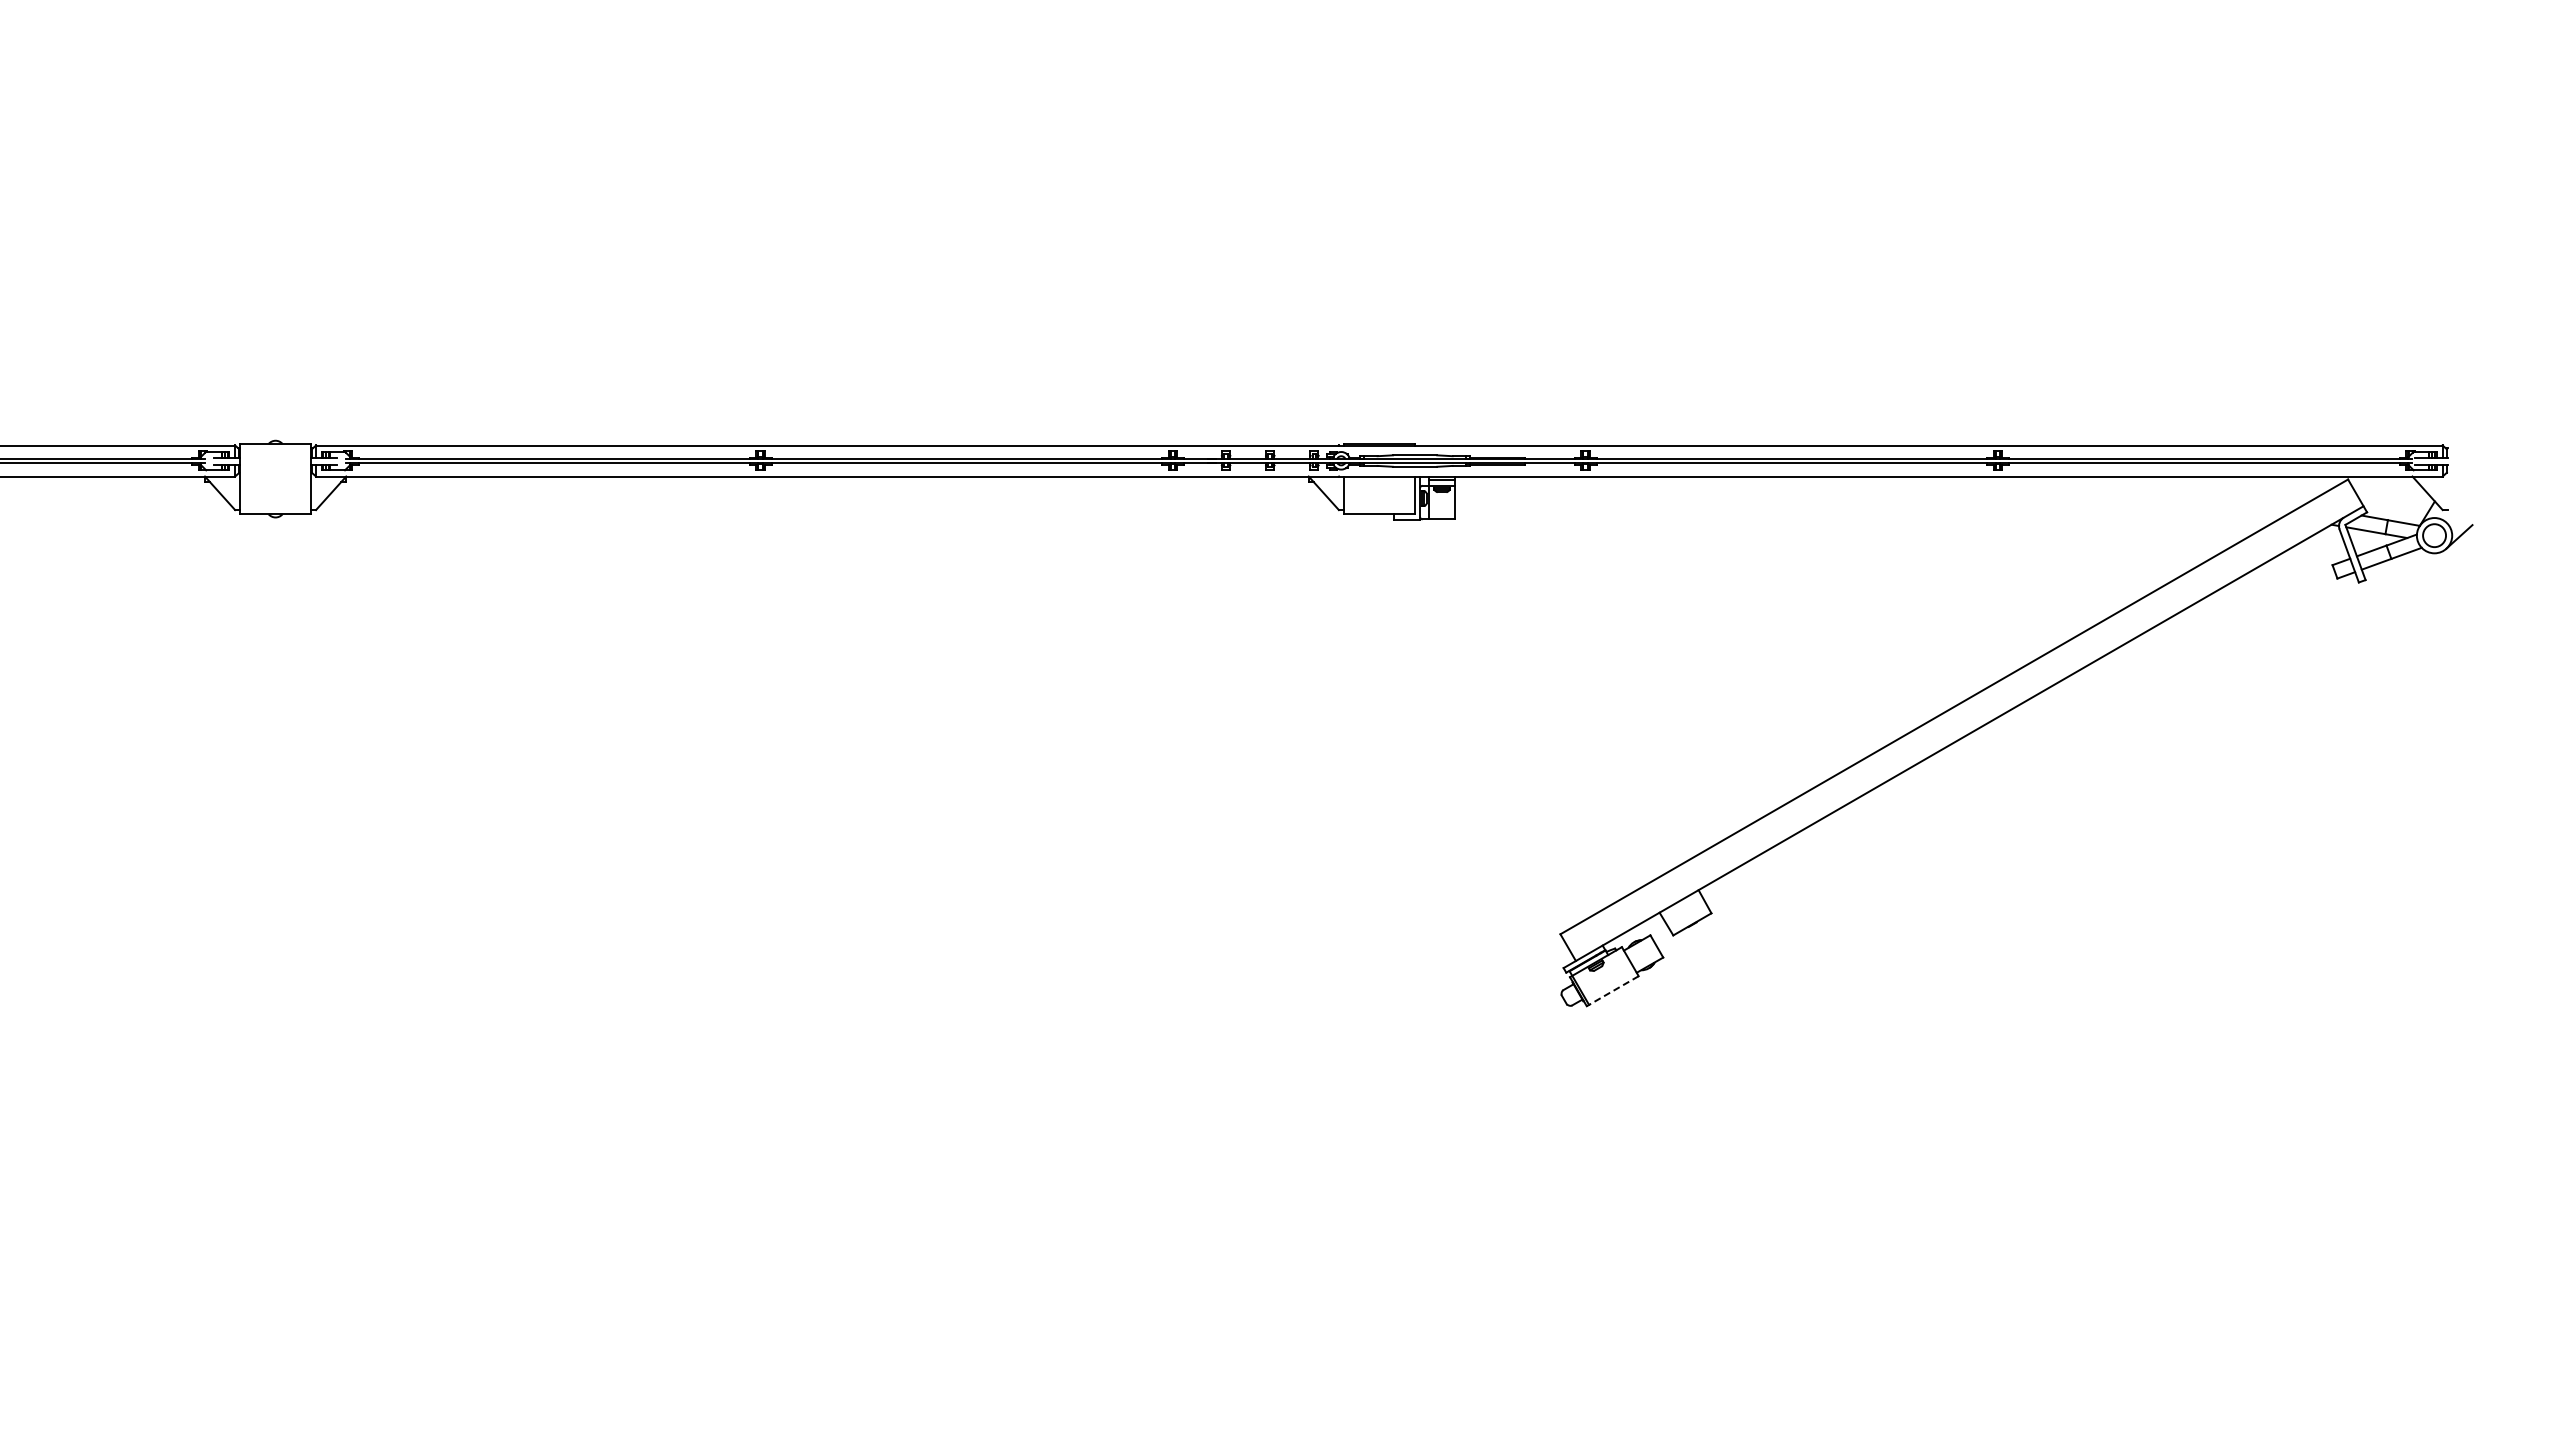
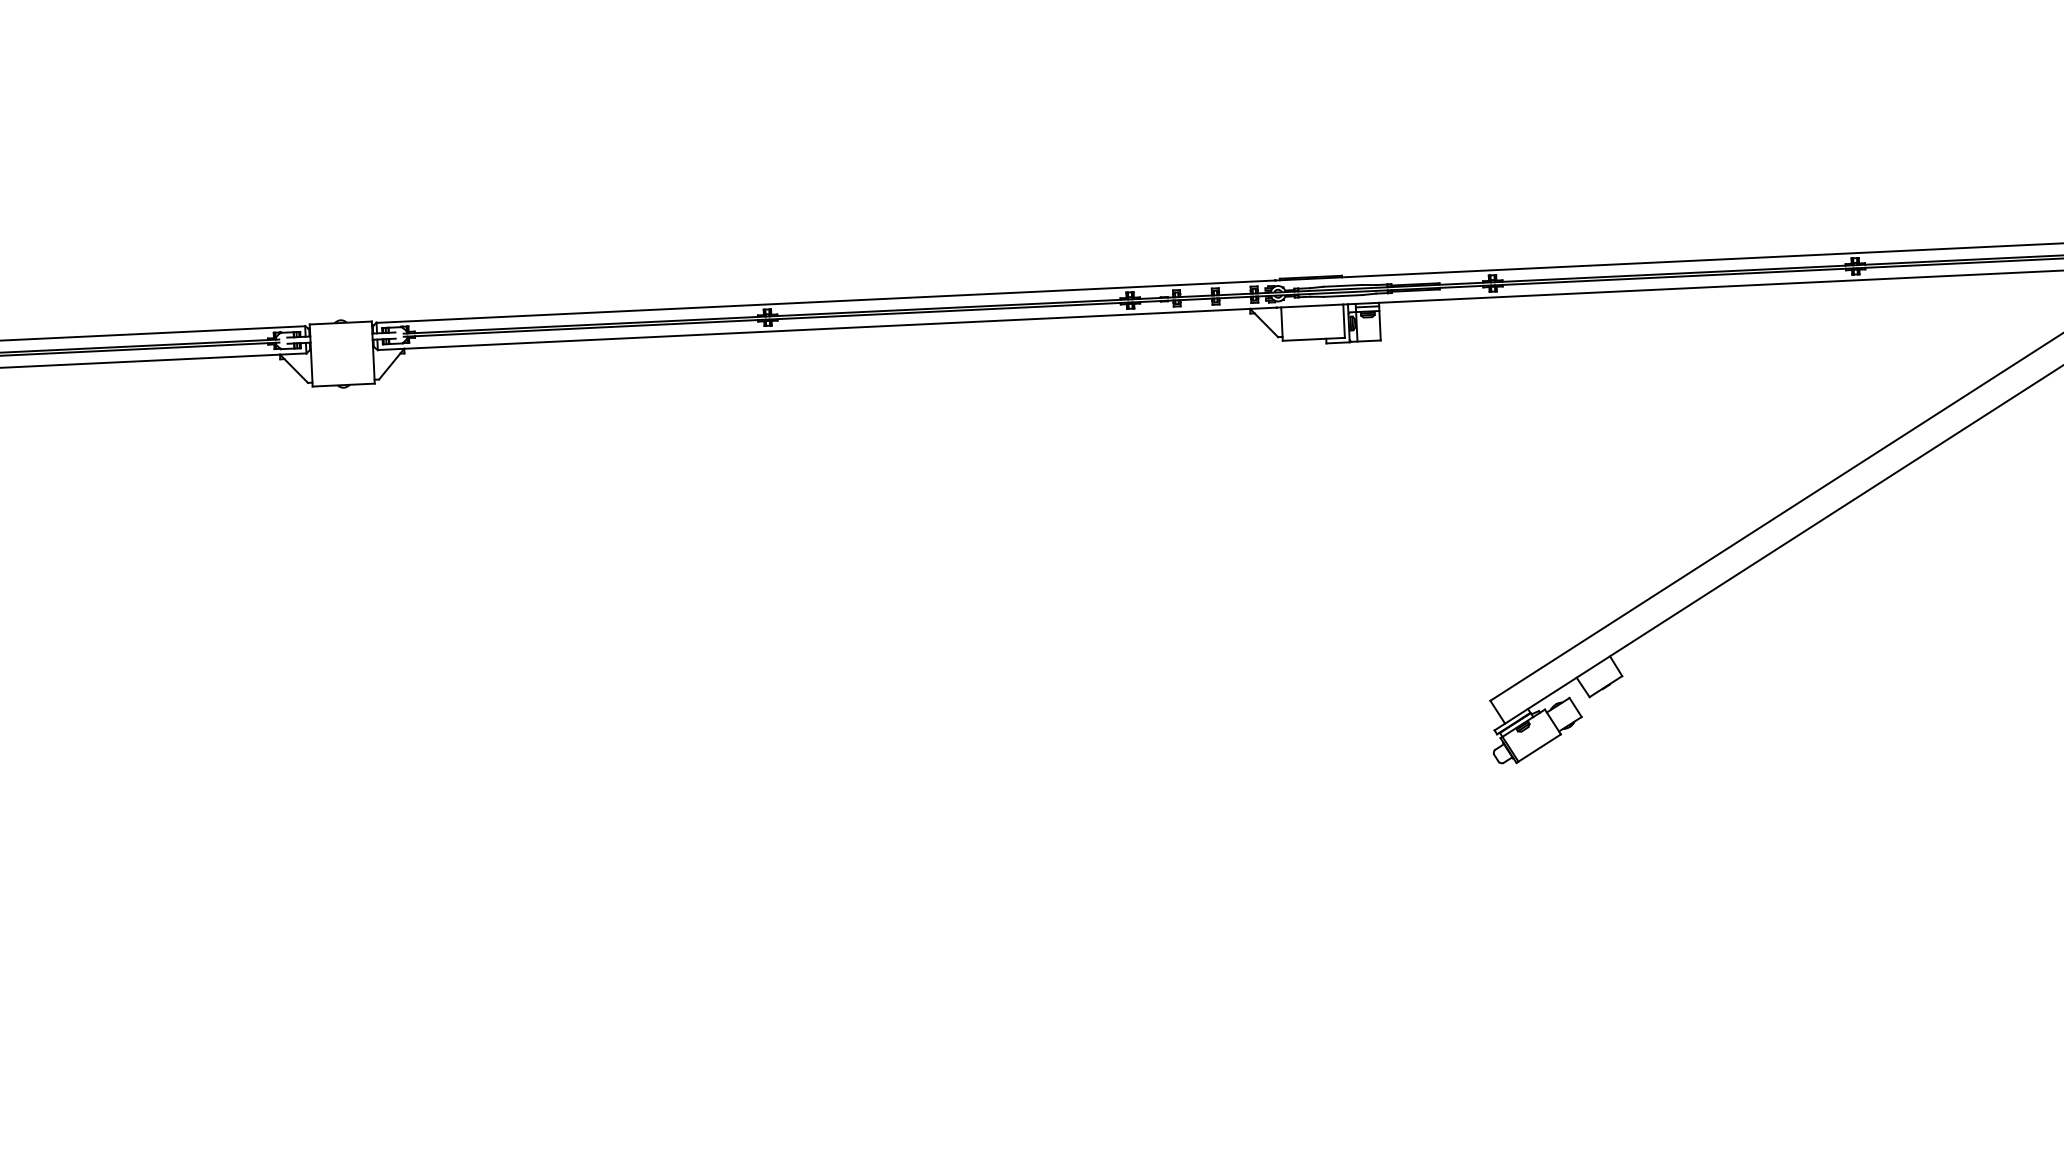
line: (1612, 991) -> (1538, 748), dashed -> solid

